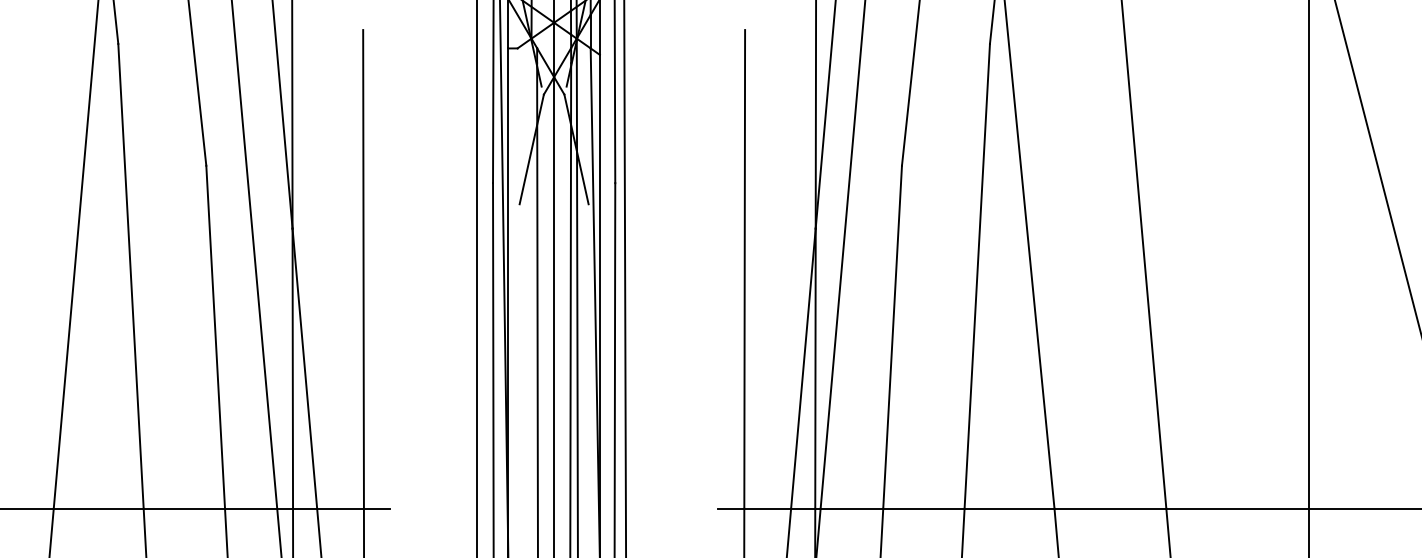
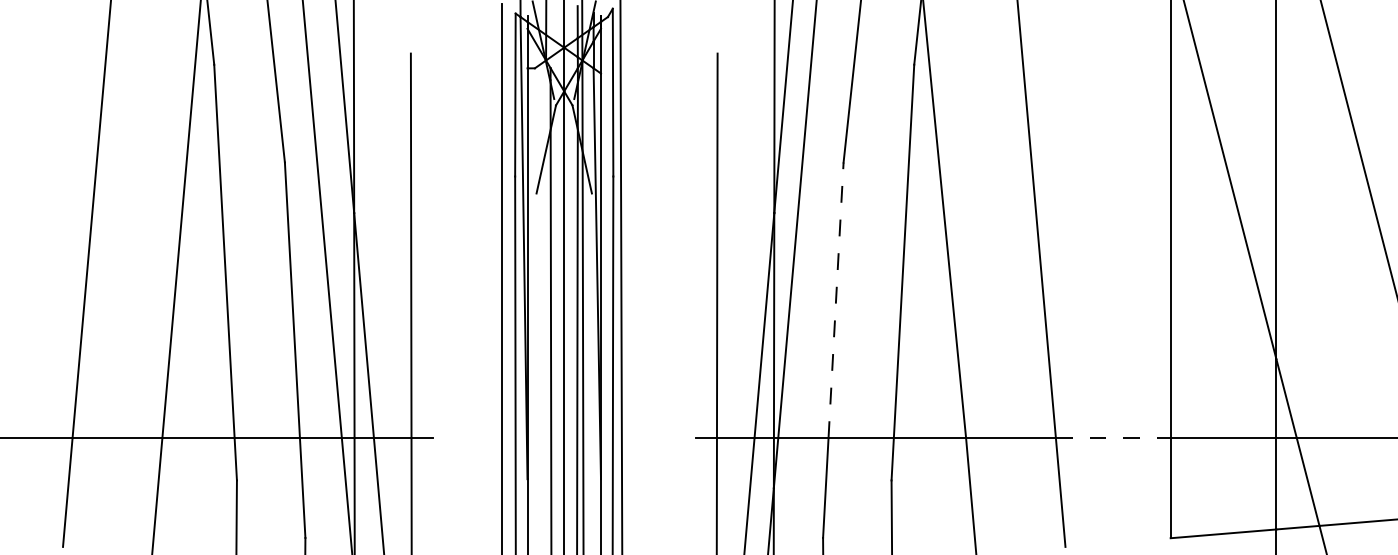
line: (893, 337) -> (836, 300), solid -> dashed
line: (1238, 509) -> (1113, 438), solid -> dashed

